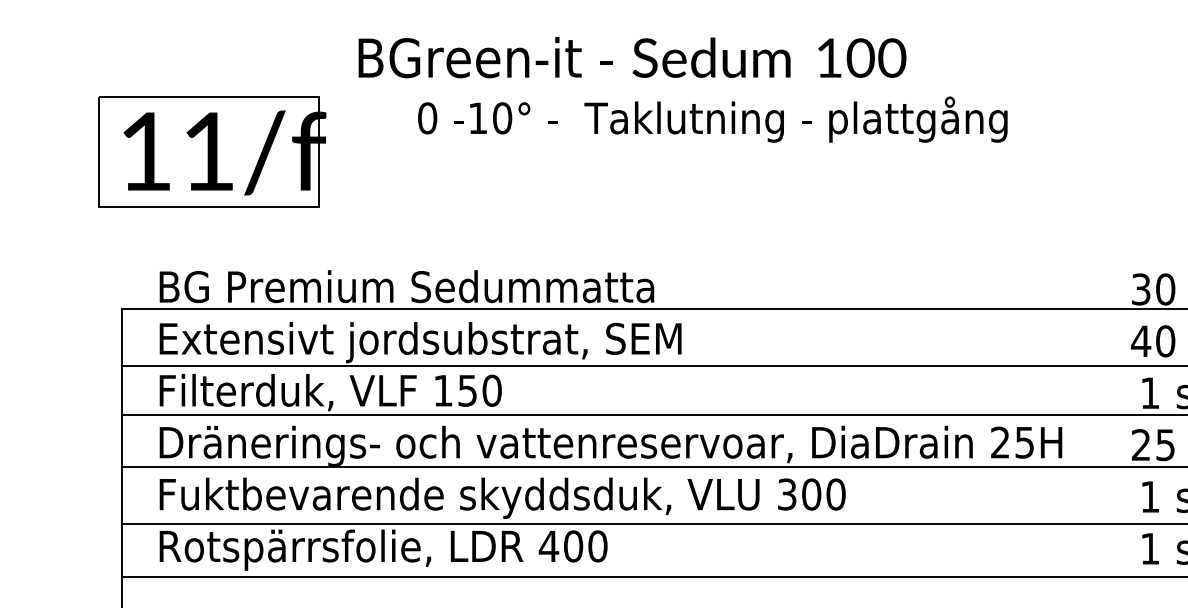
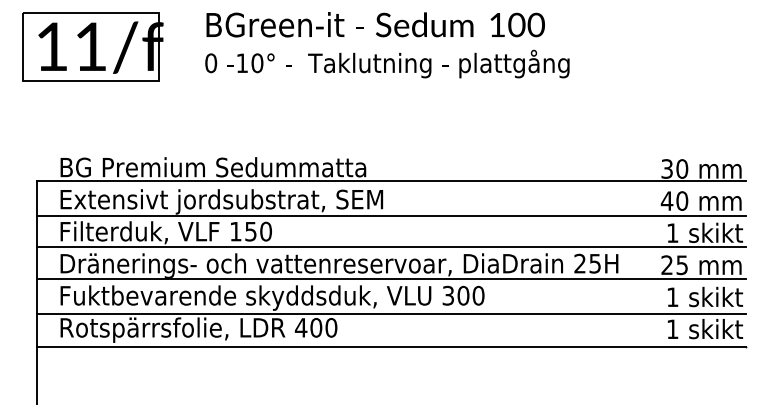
text: (632, 57) -> (375, 24), moved
text: (712, 118) -> (387, 63), moved
part: (211, 151) -> (92, 46), moved

